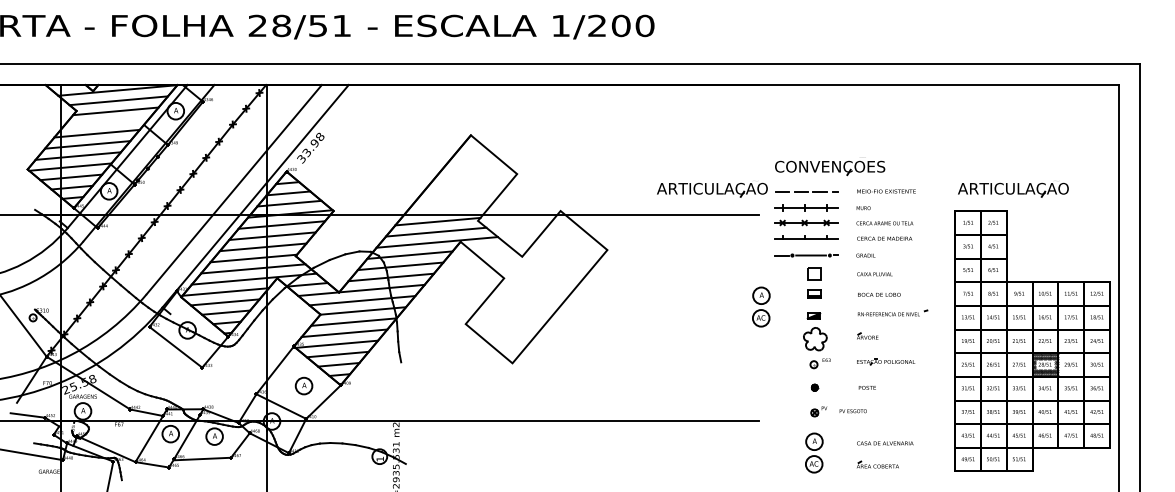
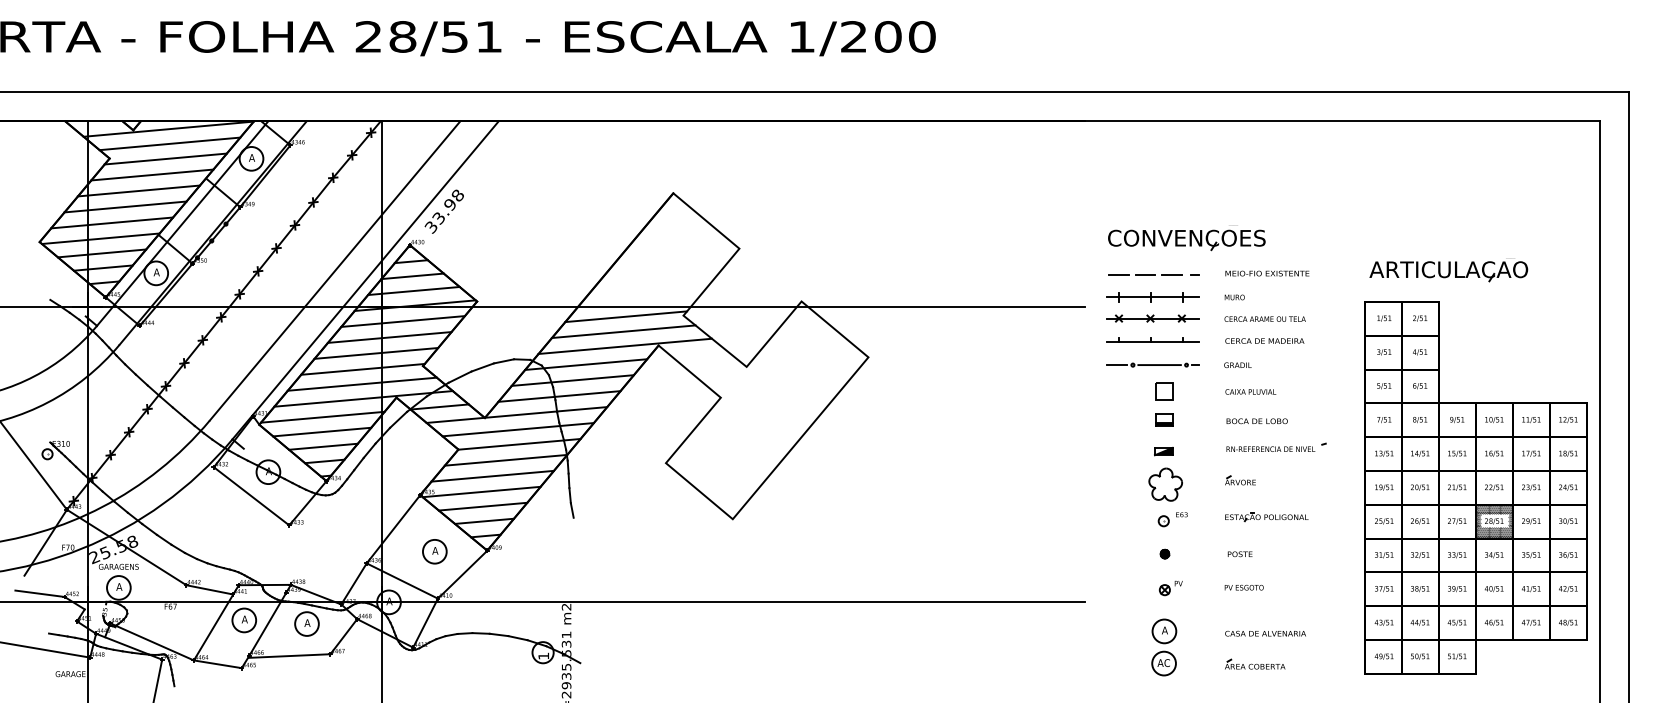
line: (106, 122) -> (152, 174), added
part: (712, 189) -> (1018, 270), removed
part: (761, 306) -> (1088, 437), removed
text: (852, 411) -> (1243, 588), moved

